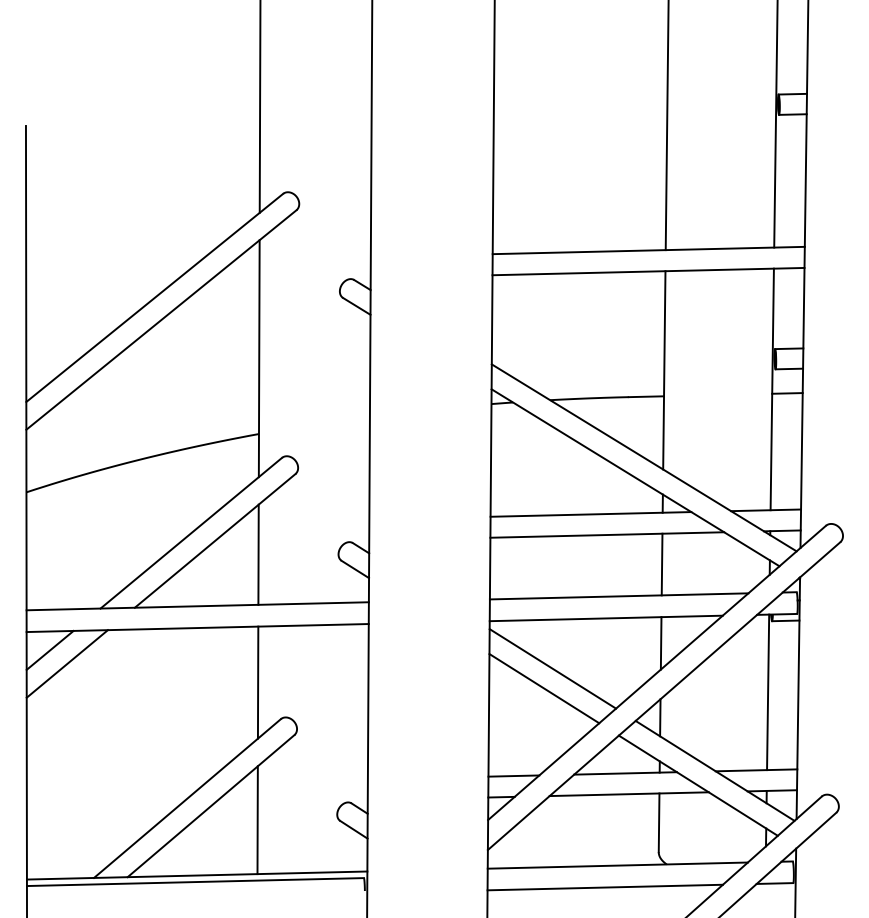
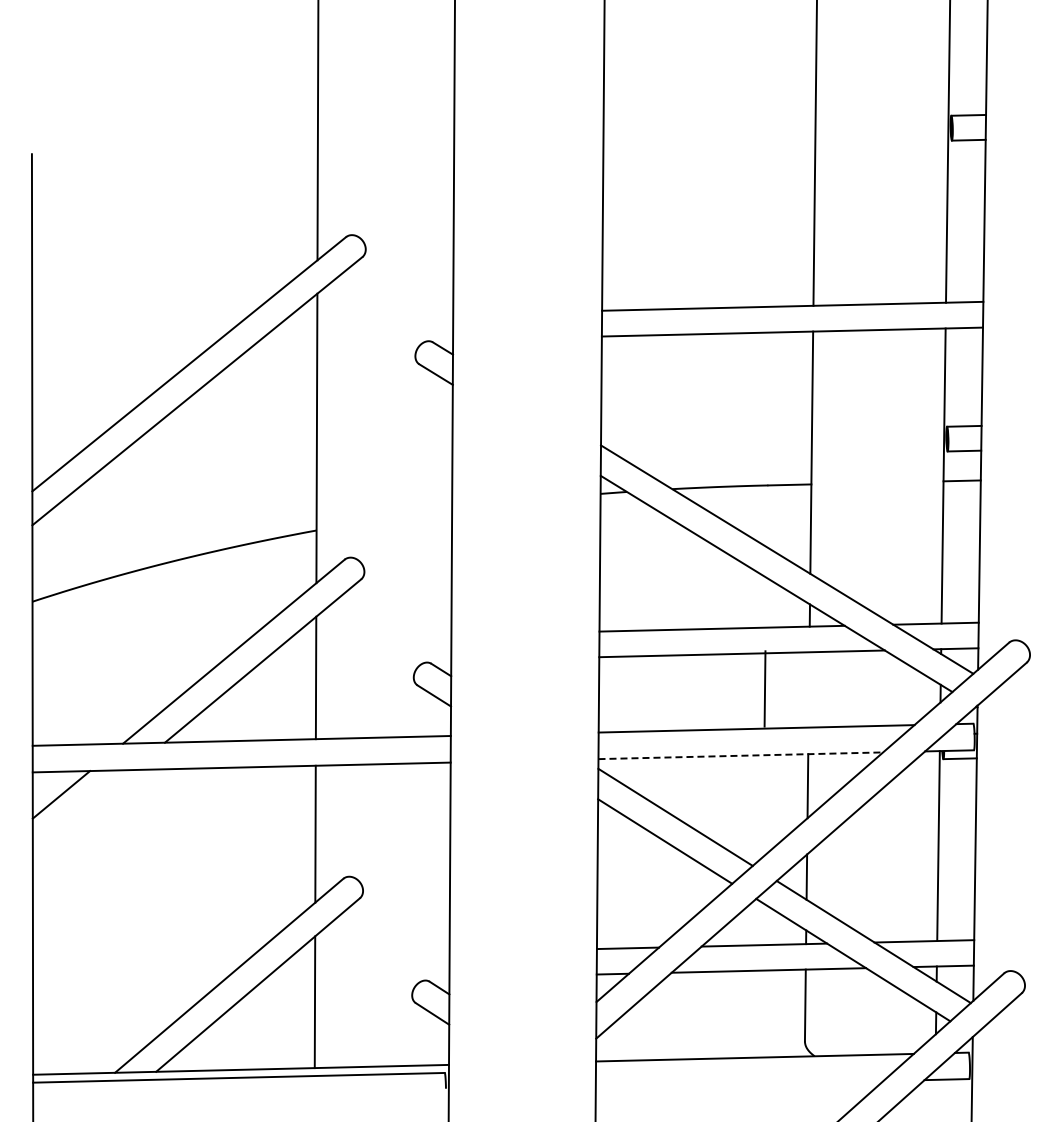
line: (661, 564) -> (764, 688), moved
line: (606, 618) -> (741, 755), solid -> dashed
line: (67, 664) -> (82, 811), removed
line: (605, 887) -> (739, 1084), removed

